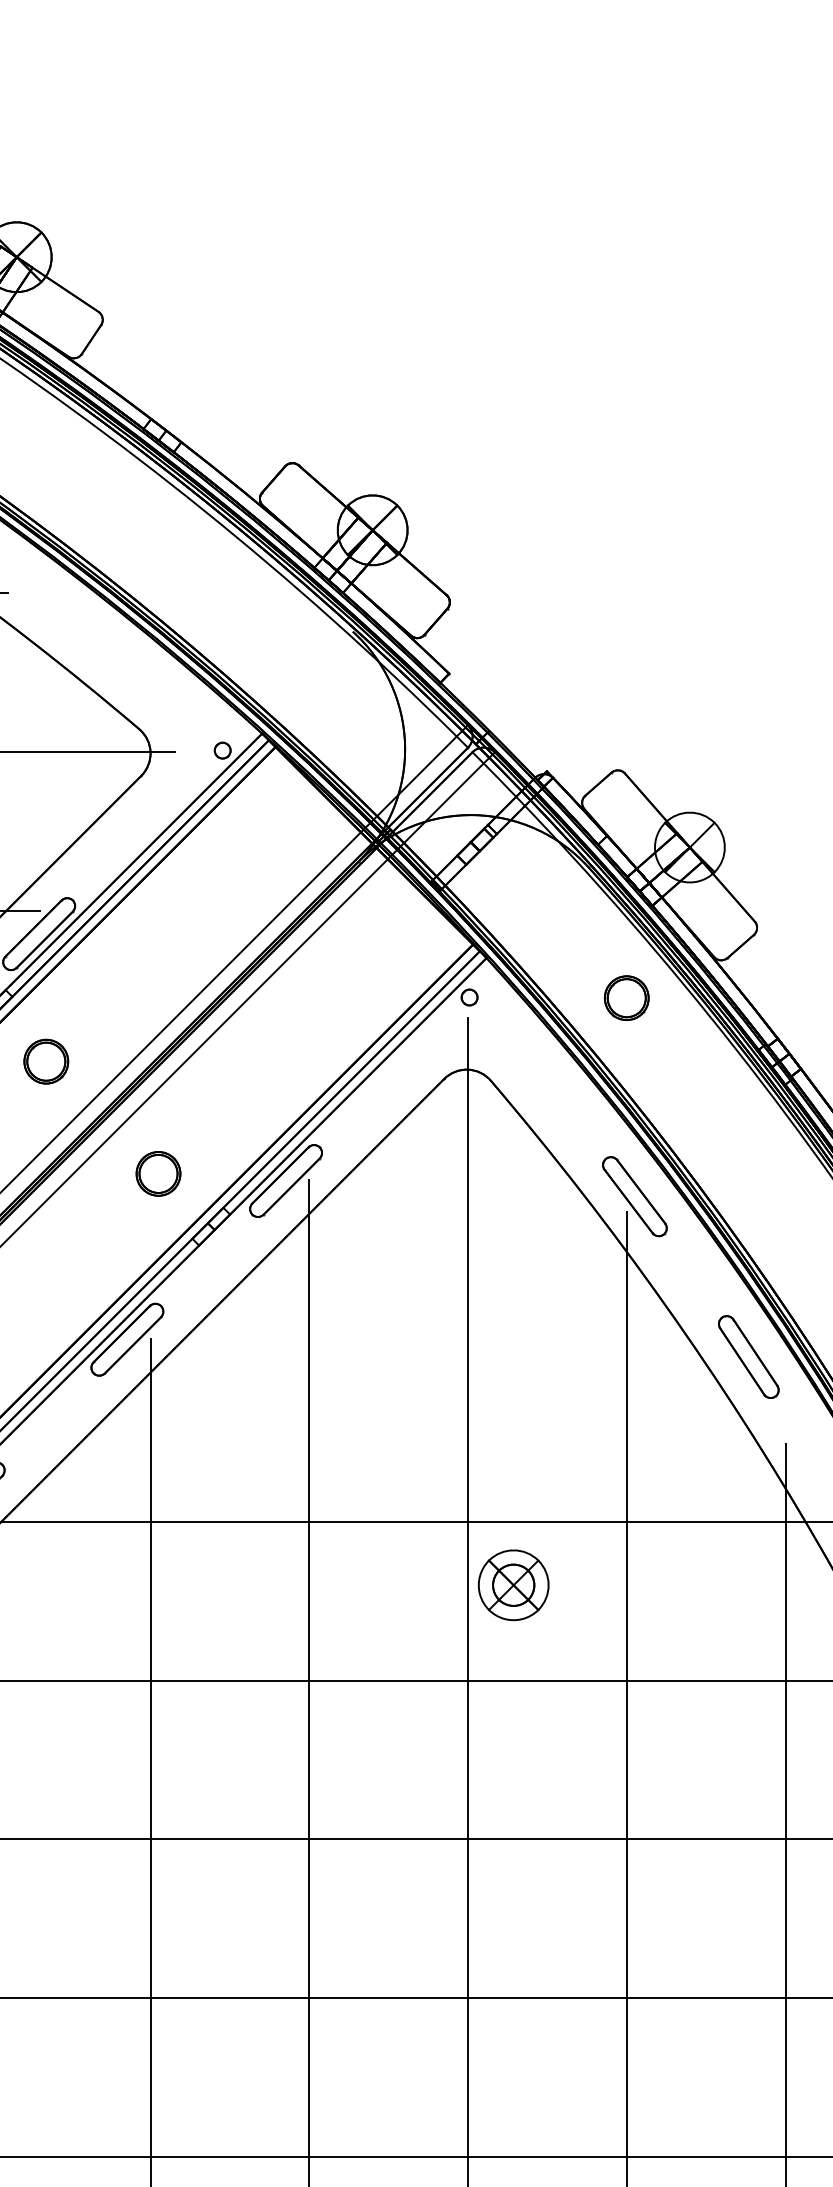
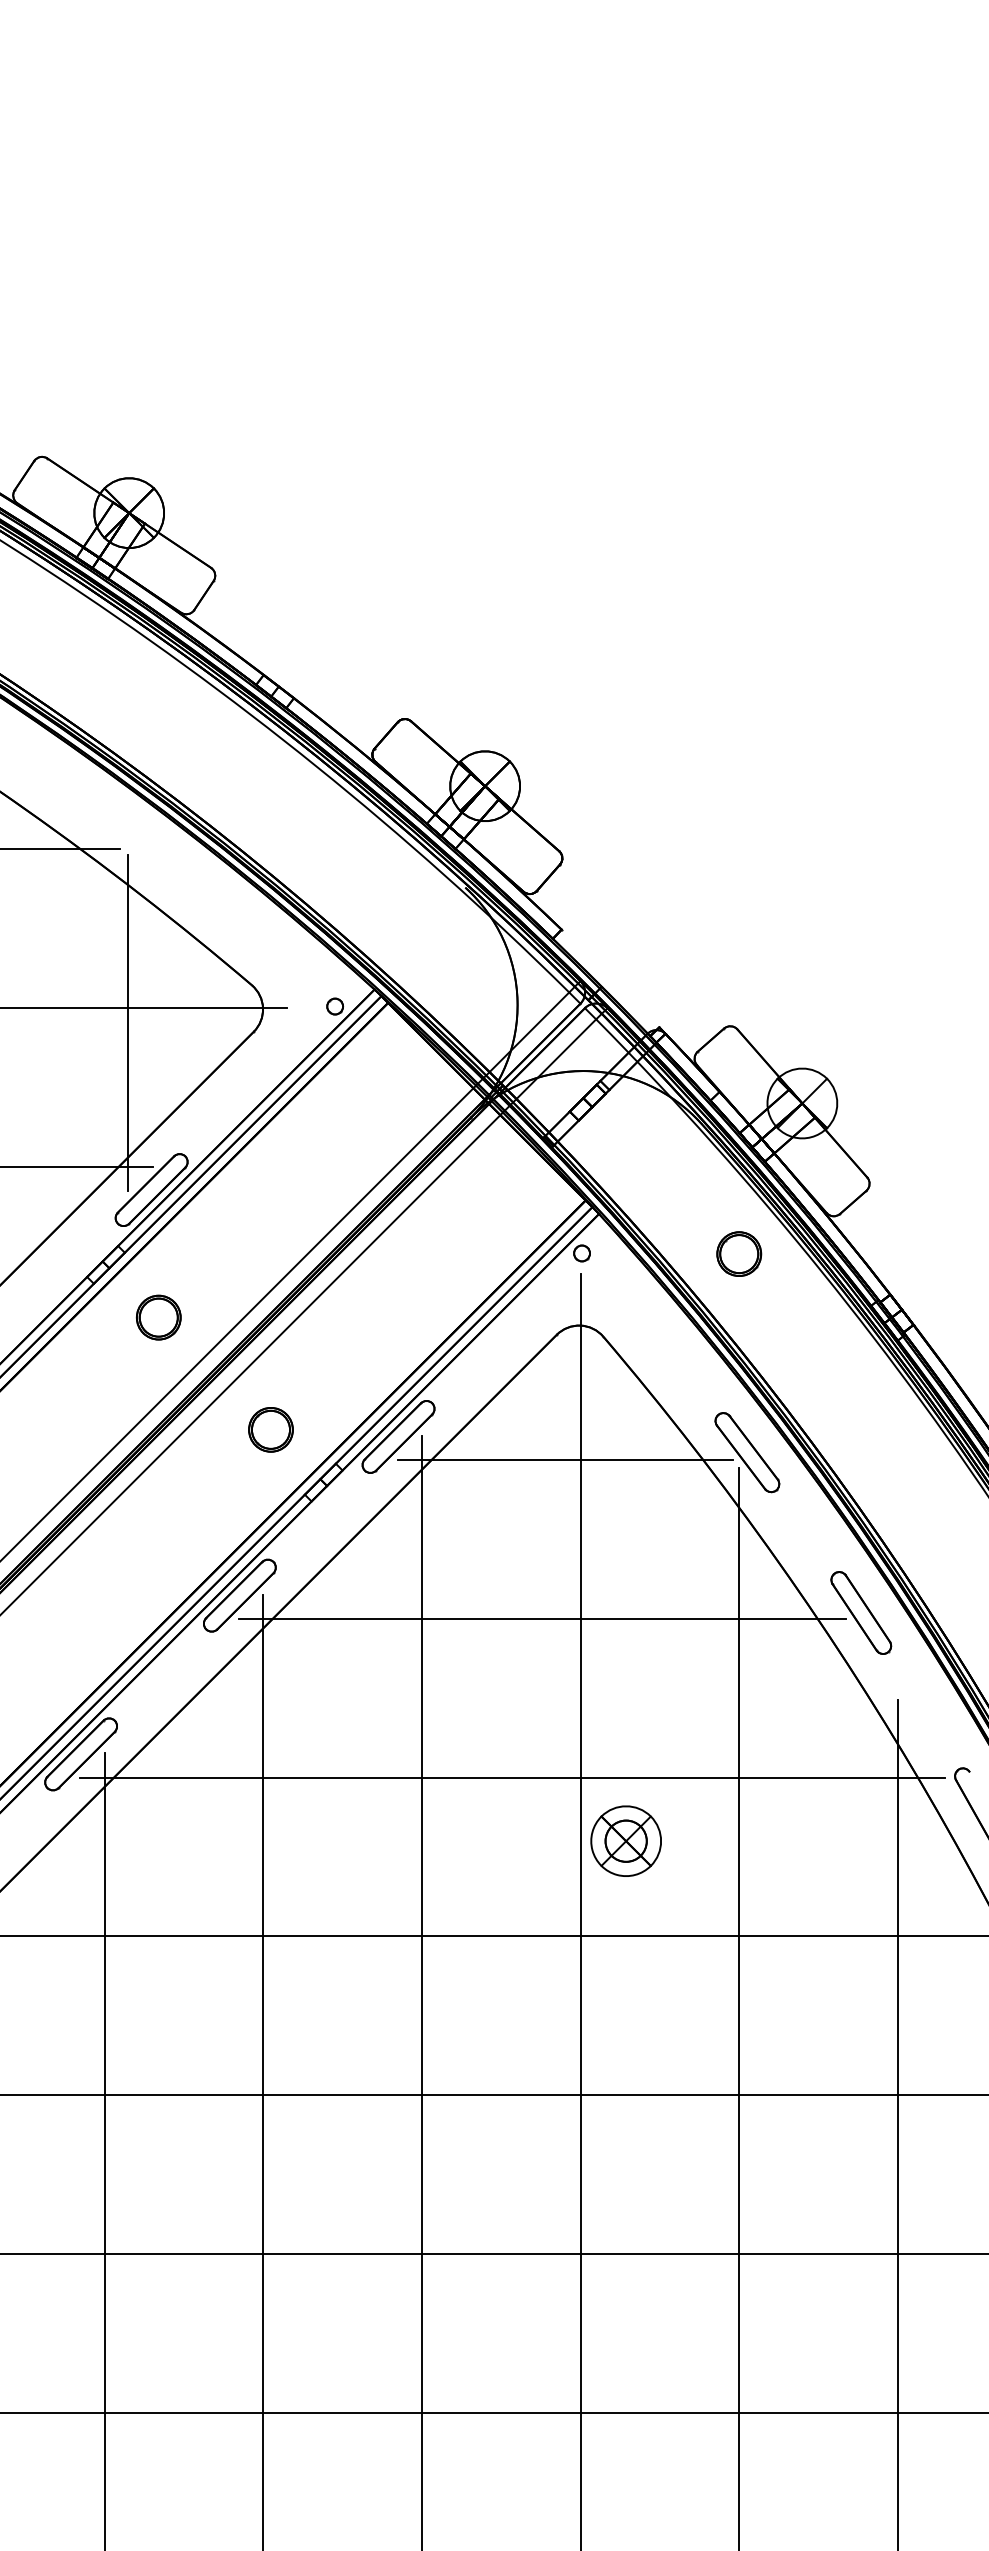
line: (16, 767) -> (128, 1023), added
line: (453, 1204) -> (565, 1460), added
line: (430, 1363) -> (542, 1619), added

